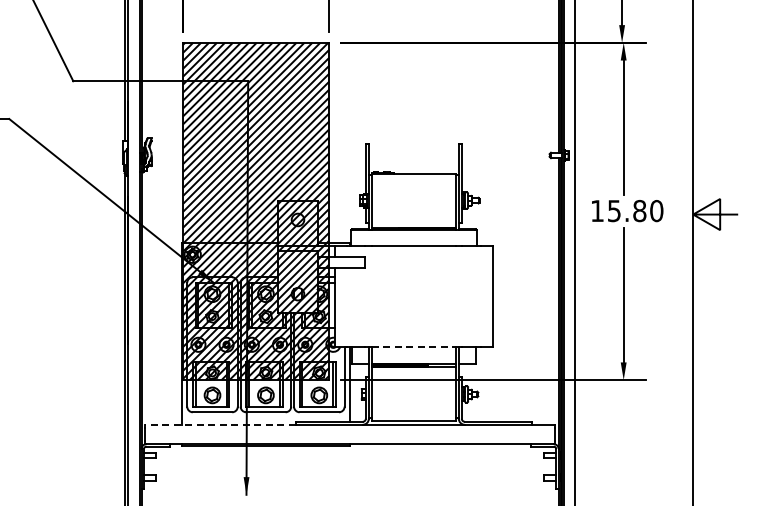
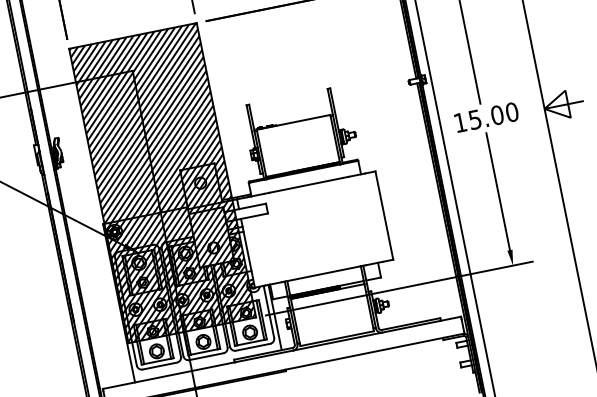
text: (639, 210) -> (497, 114), 15.80 -> 15.00
line: (414, 347) -> (324, 274), dashed -> solid
line: (220, 424) -> (168, 375), dashed -> solid

